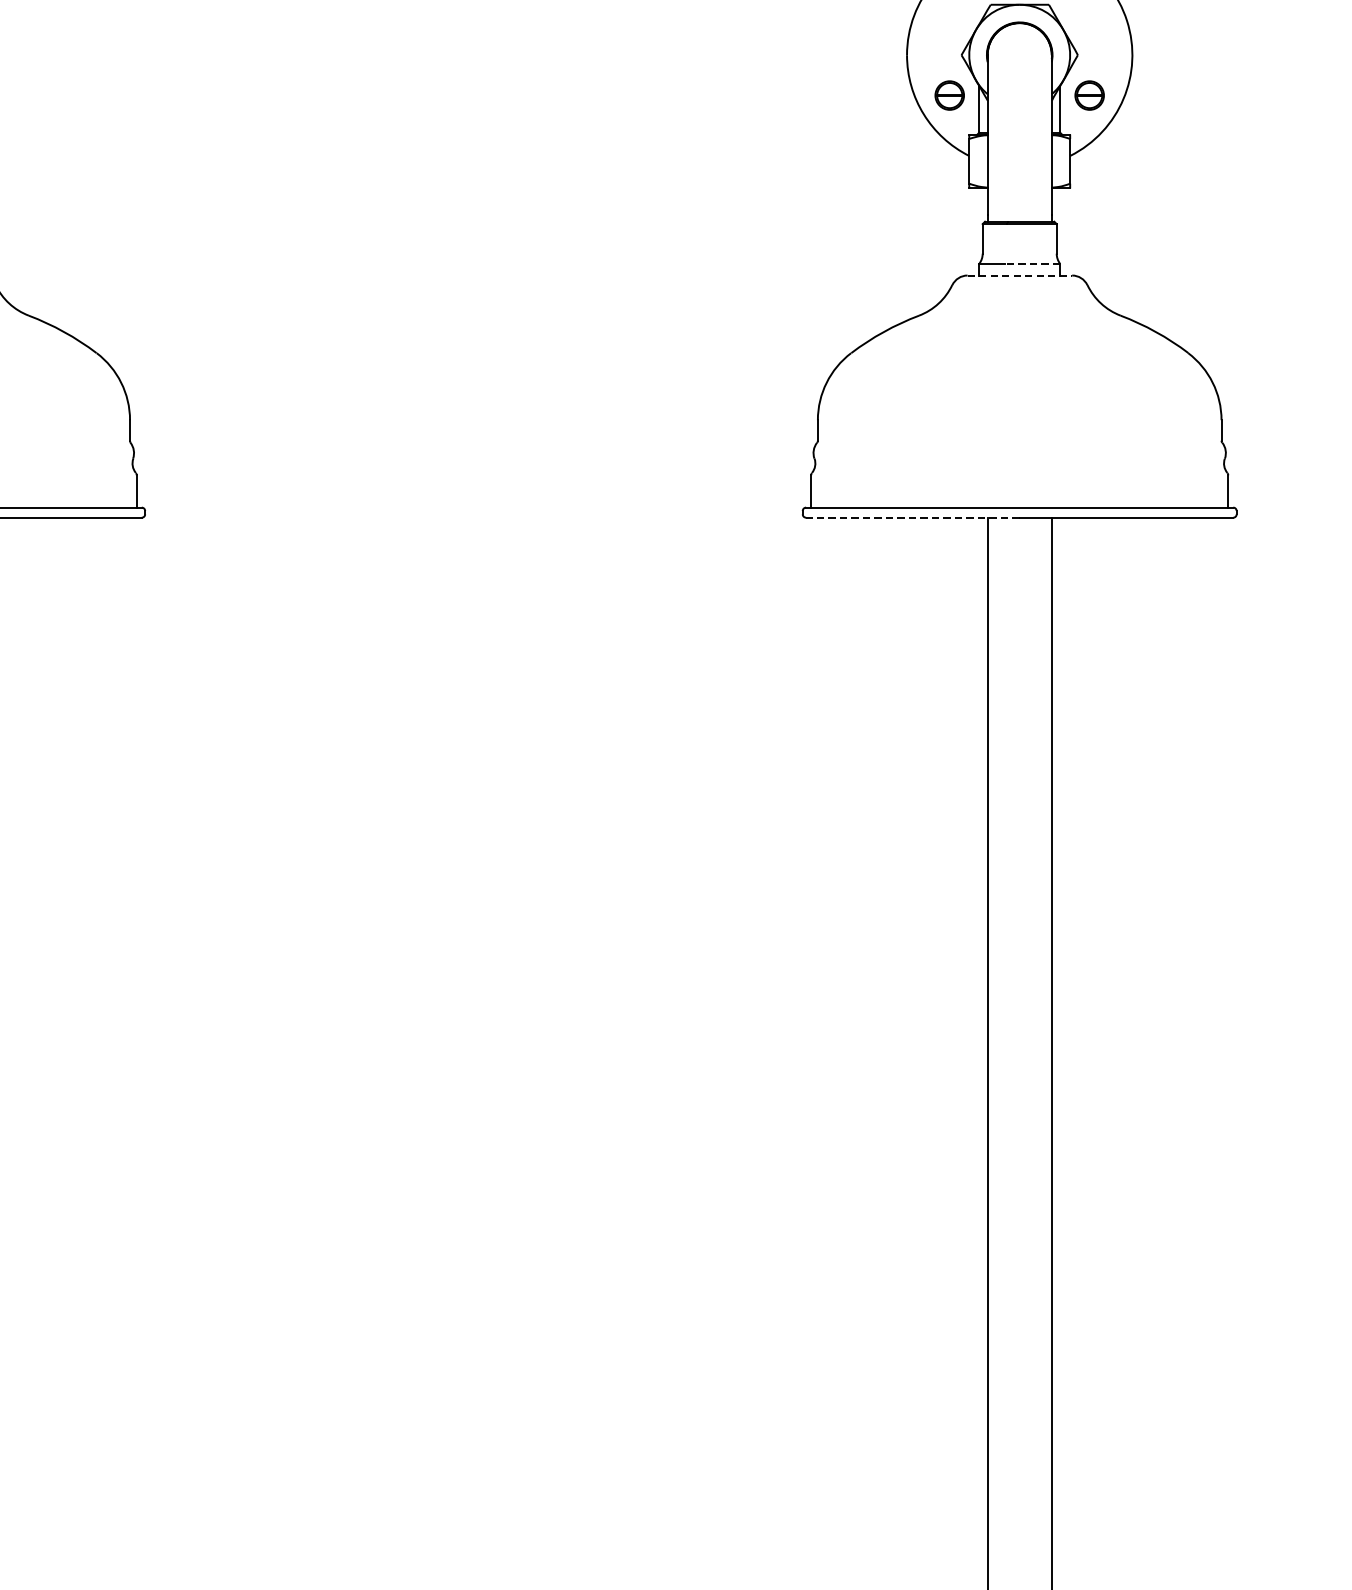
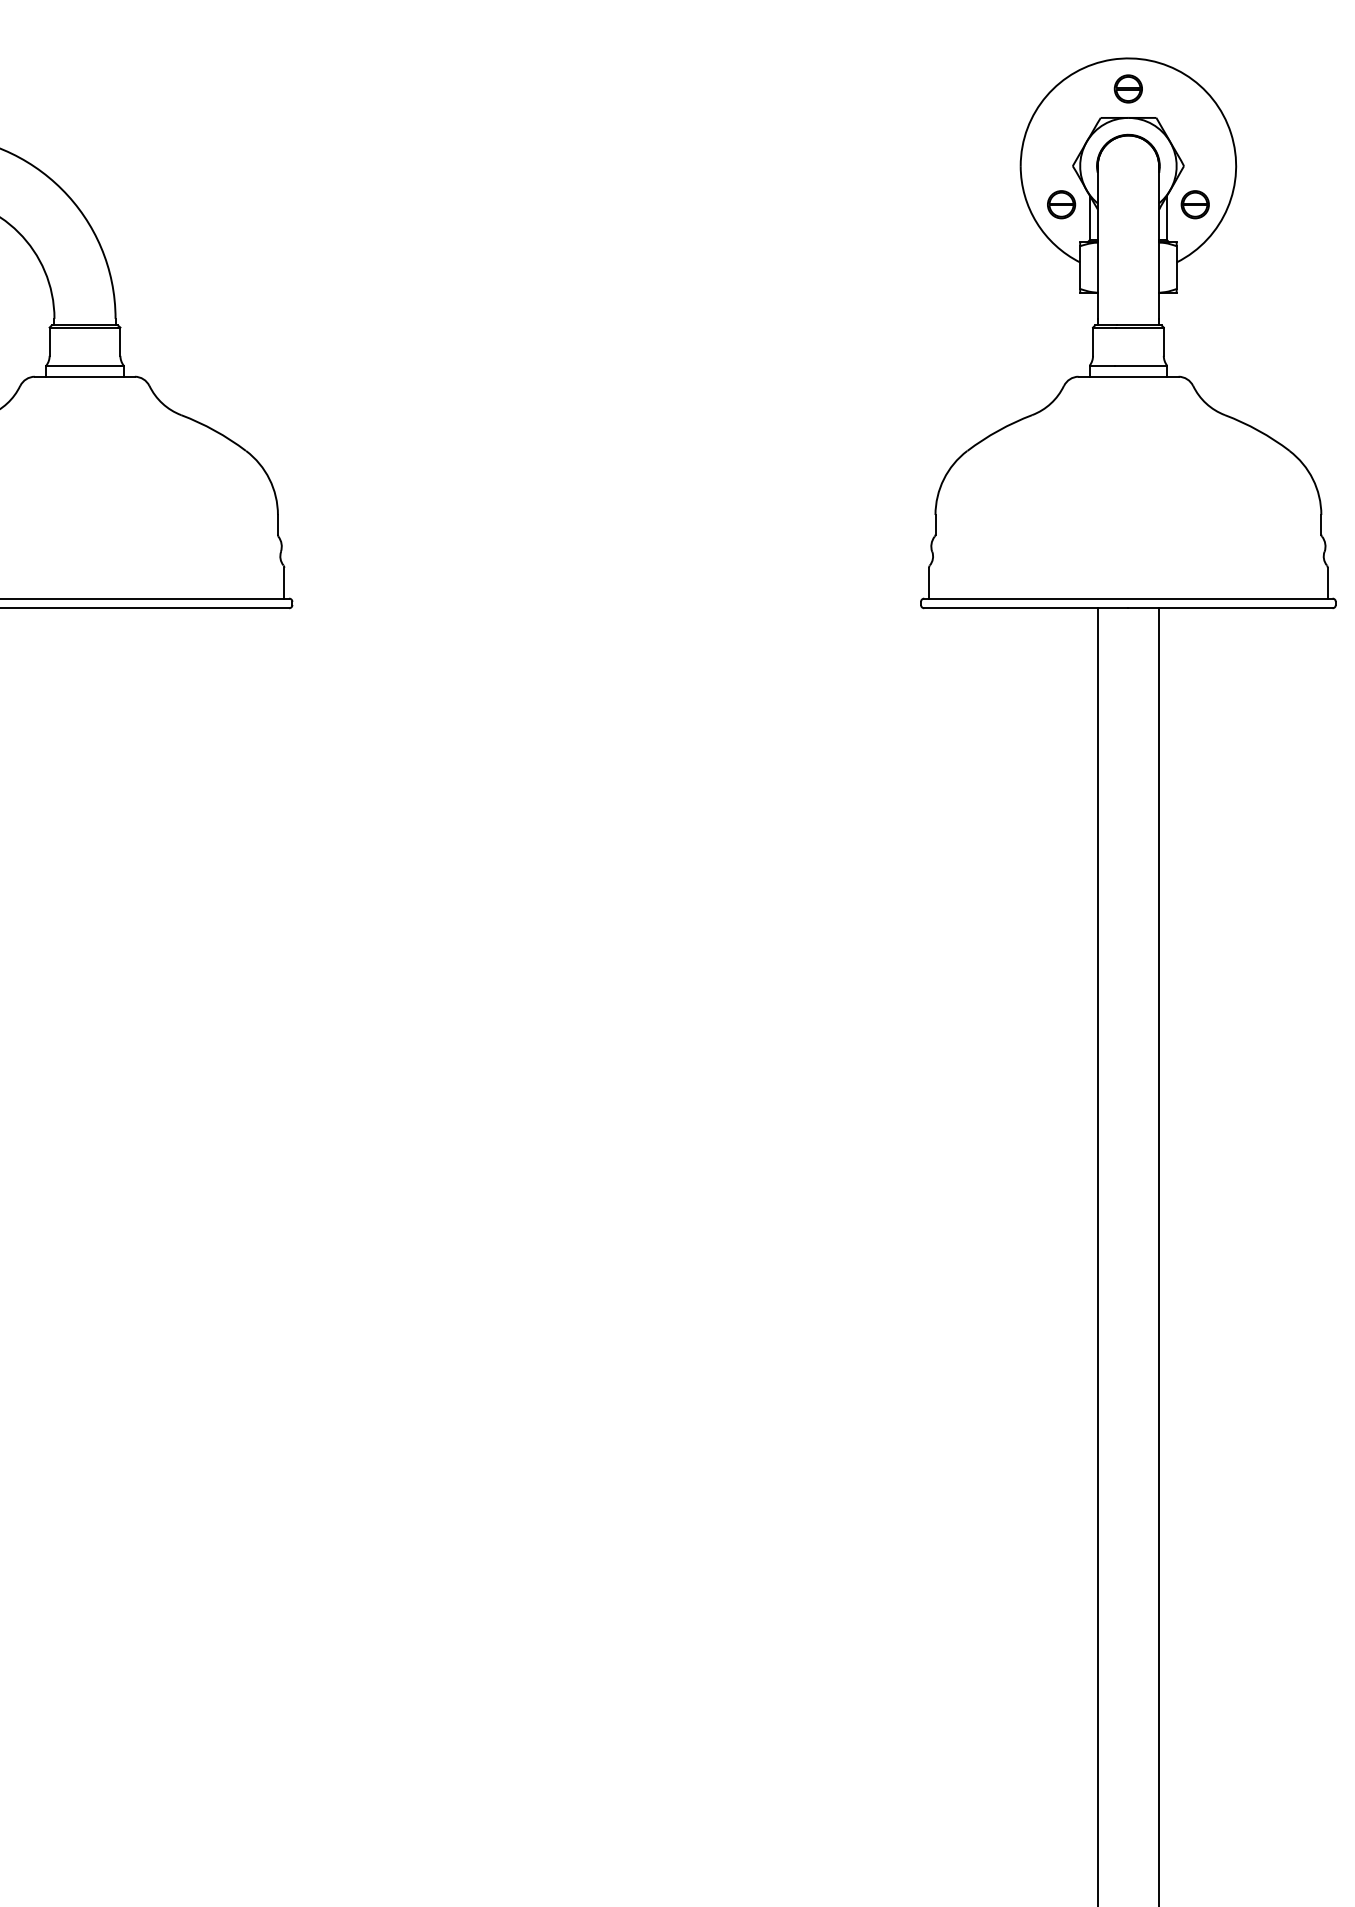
line: (1032, 263) -> (1140, 365), dashed -> solid
line: (1019, 275) -> (1128, 376), dashed -> solid
line: (912, 517) -> (1025, 608), dashed -> solid

